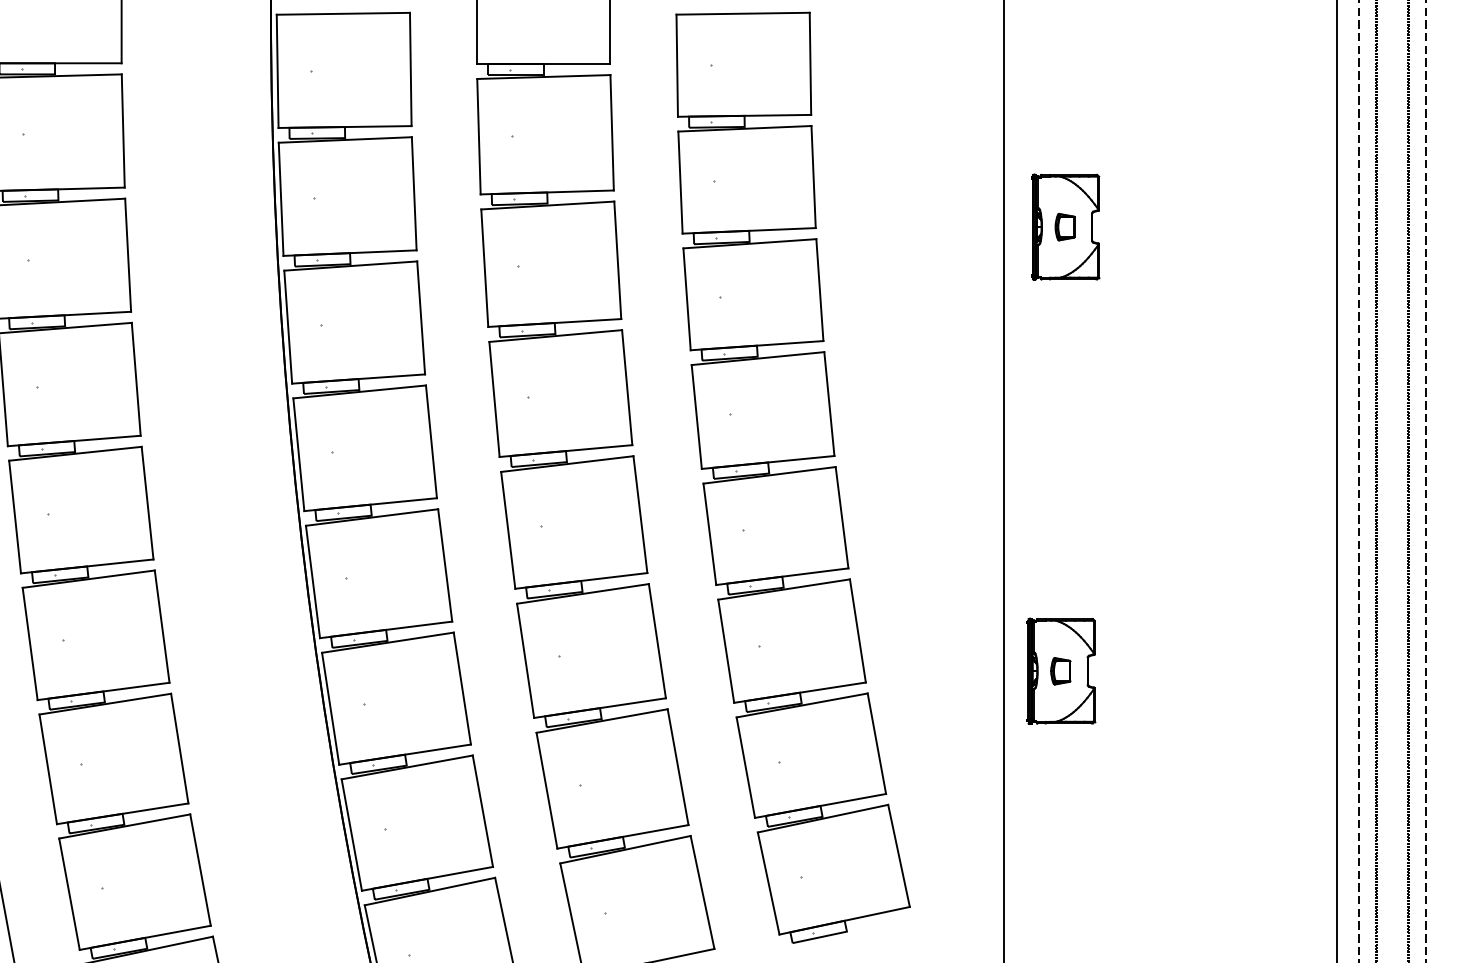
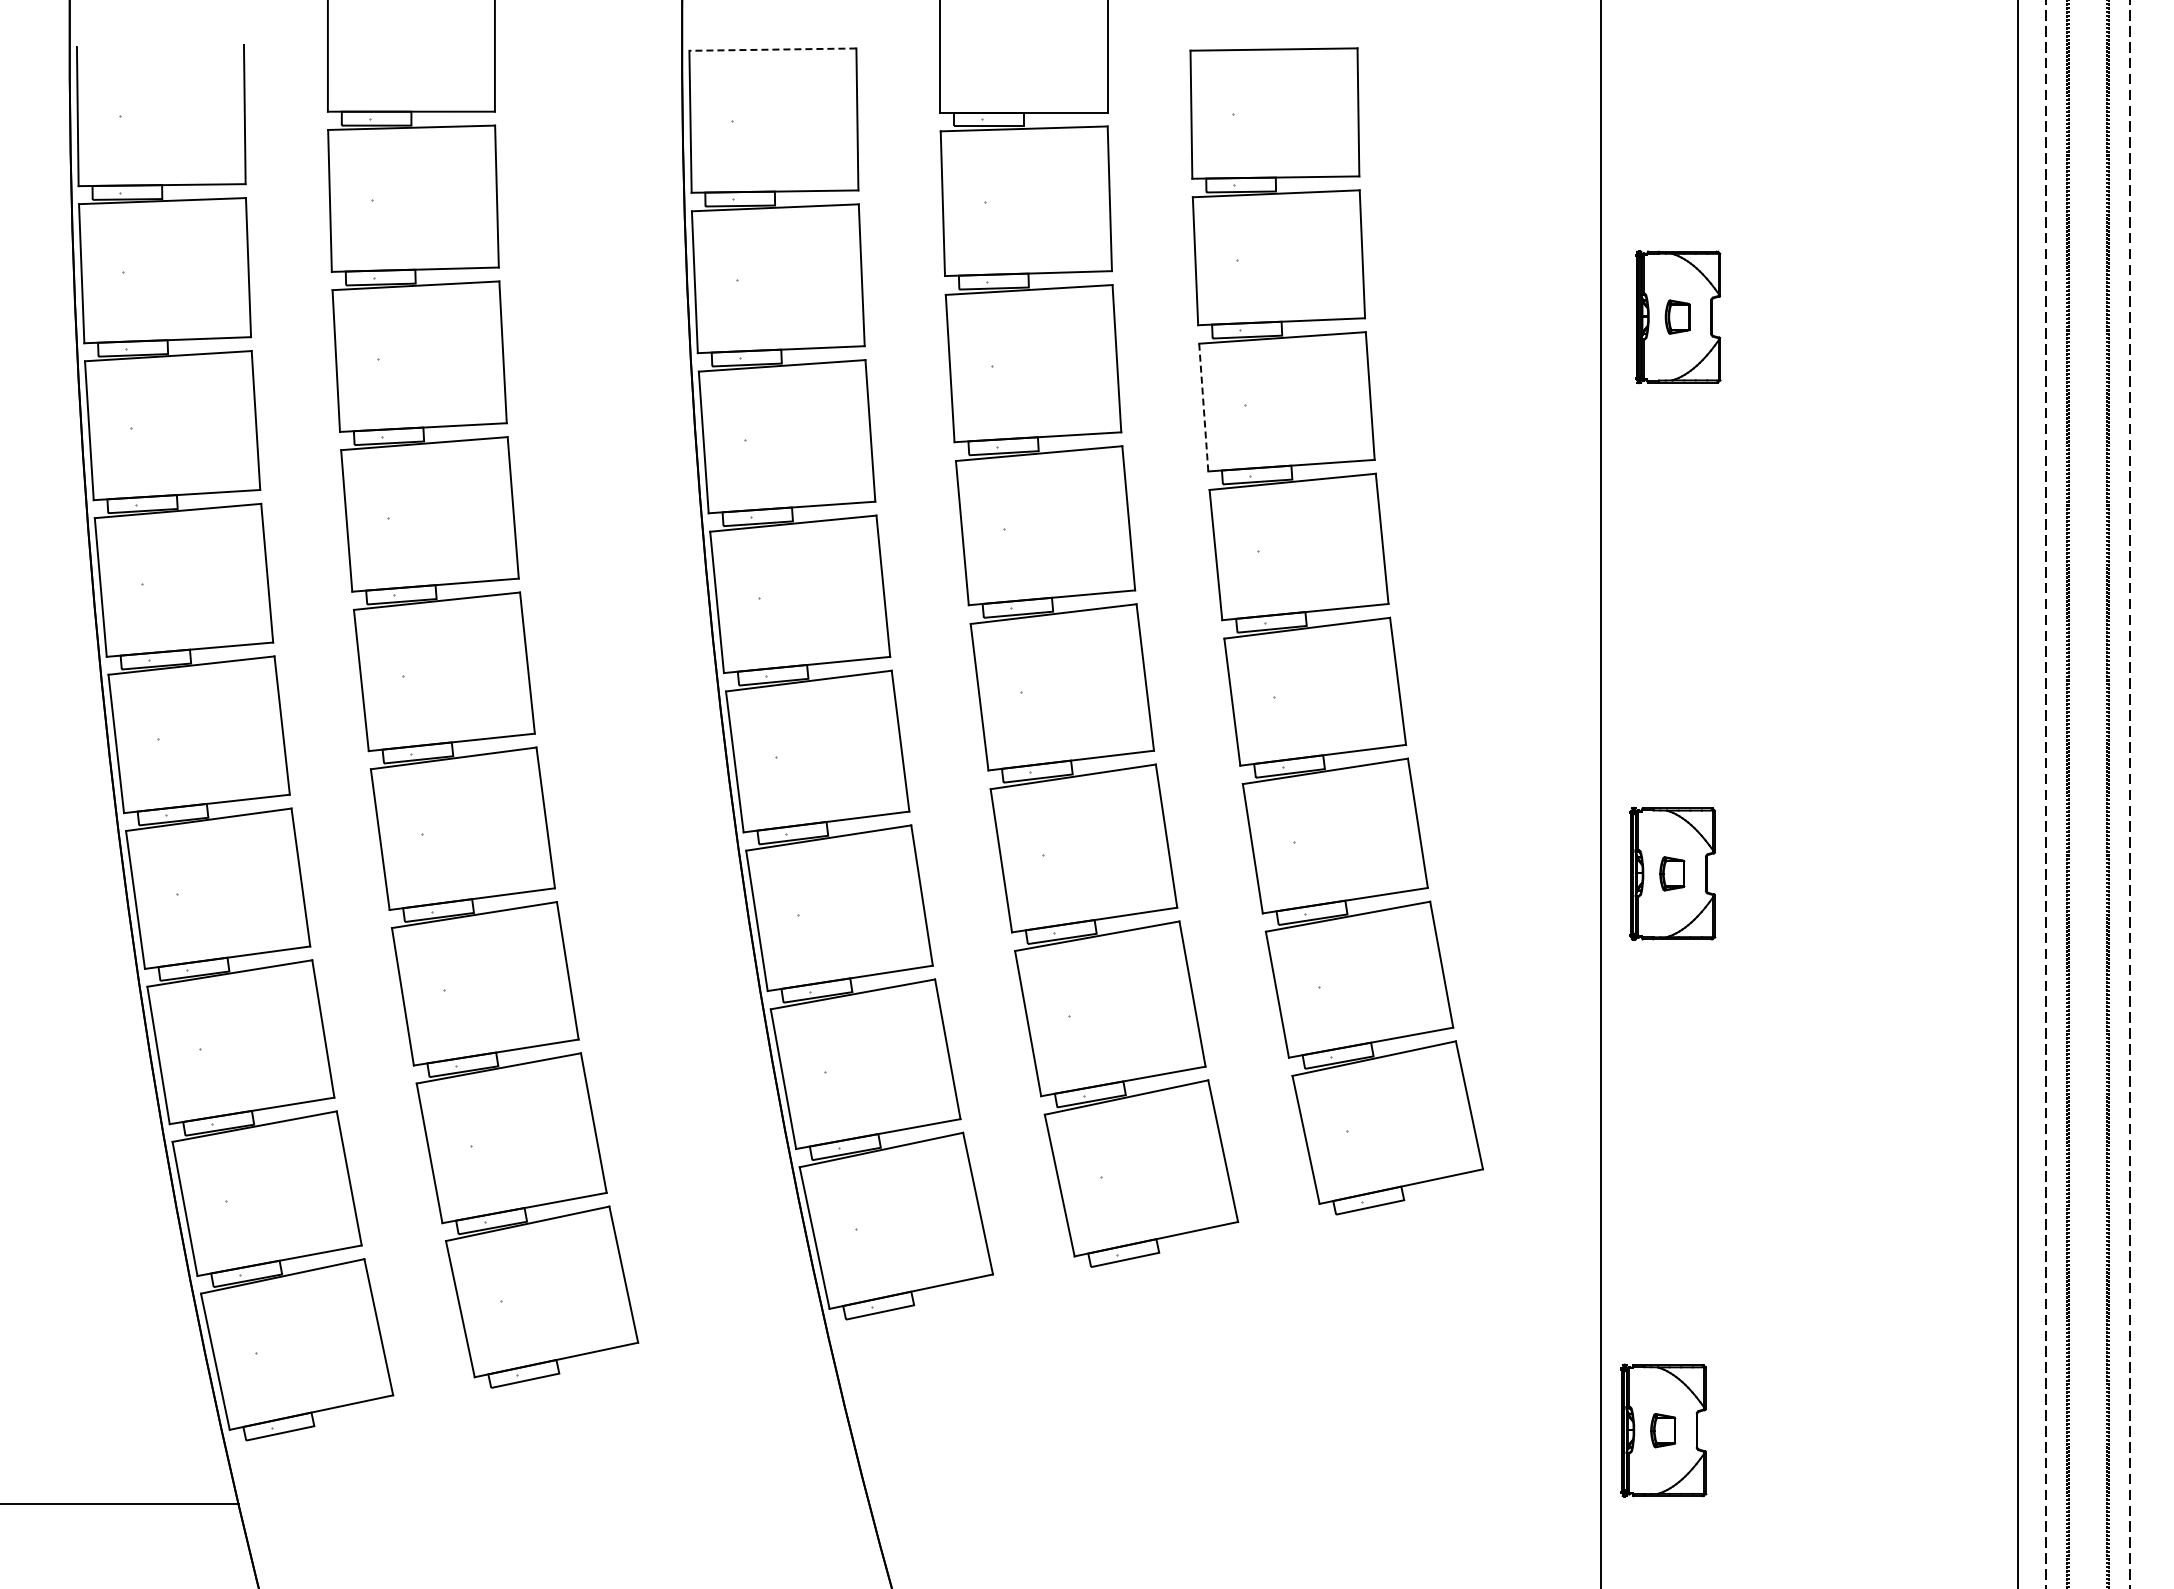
line: (343, 13) -> (772, 49), solid -> dashed
line: (686, 300) -> (1203, 408), solid -> dashed

